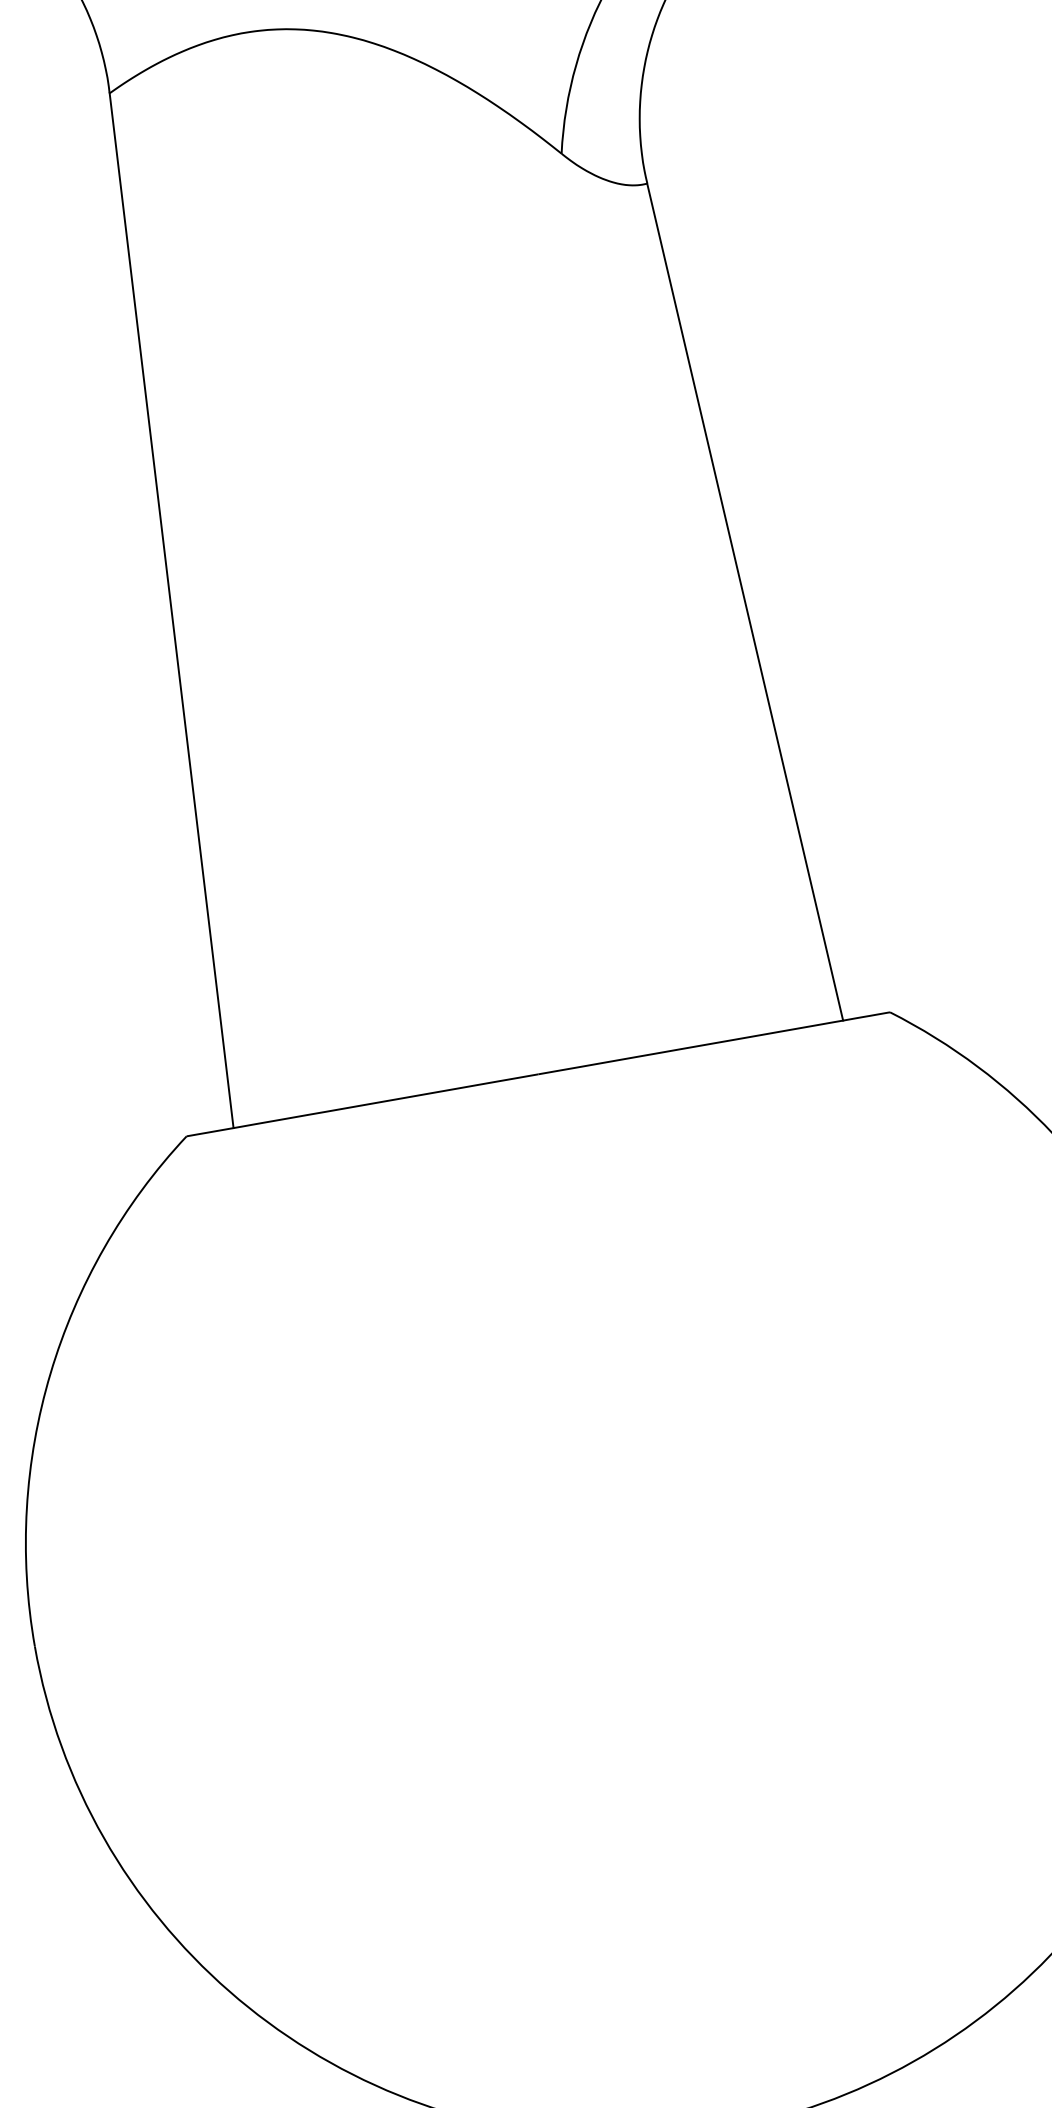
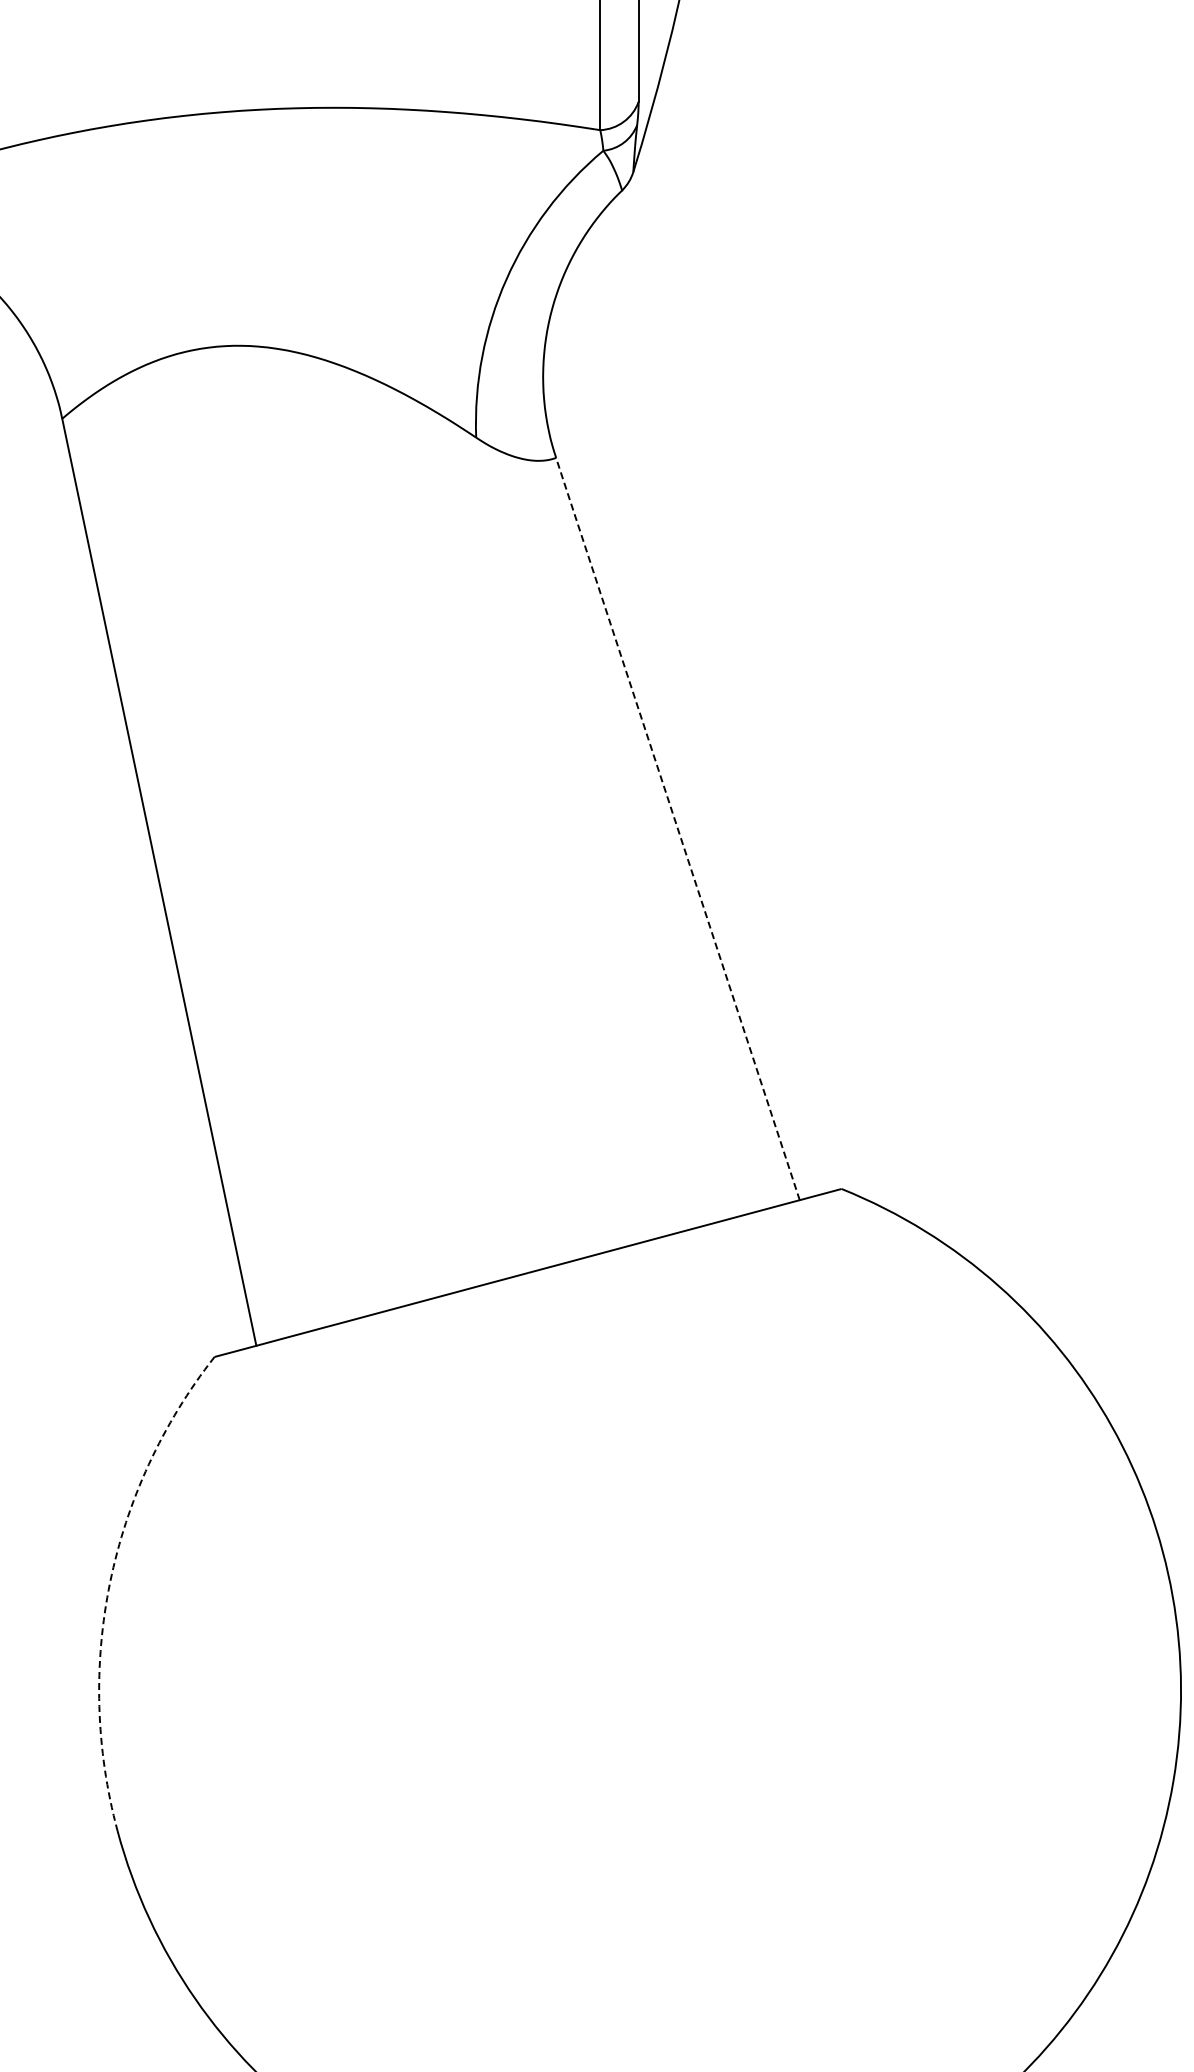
line: (744, 602) -> (677, 829), solid -> dashed
arc: (50, 1373) -> (110, 1582), solid -> dashed

